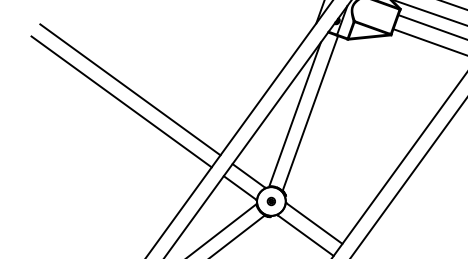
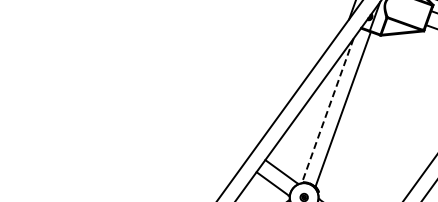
line: (130, 89) -> (163, 85), removed
line: (121, 101) -> (154, 97), removed
line: (294, 114) -> (327, 110), solid -> dashed

